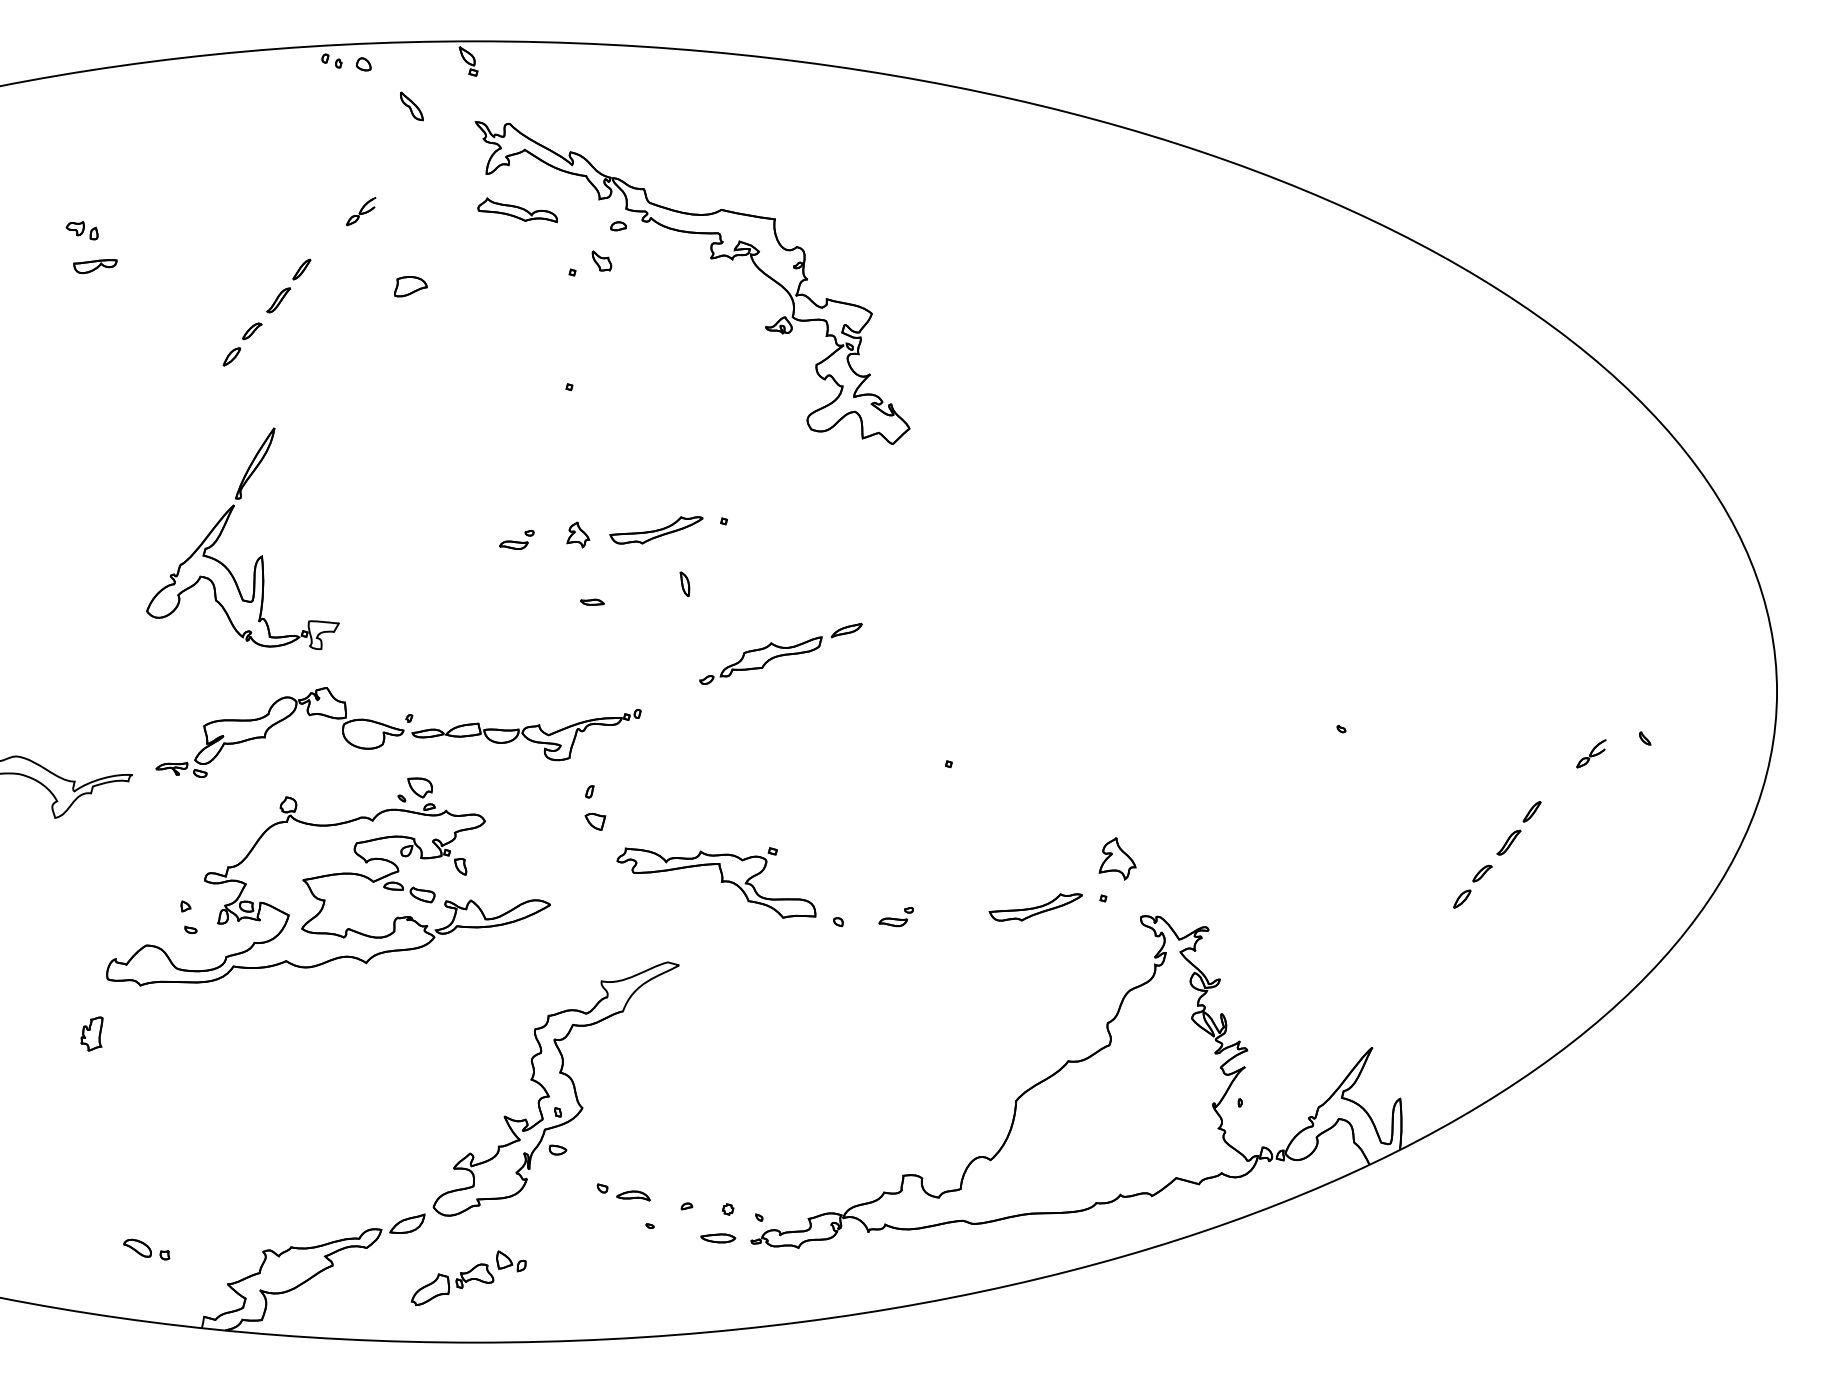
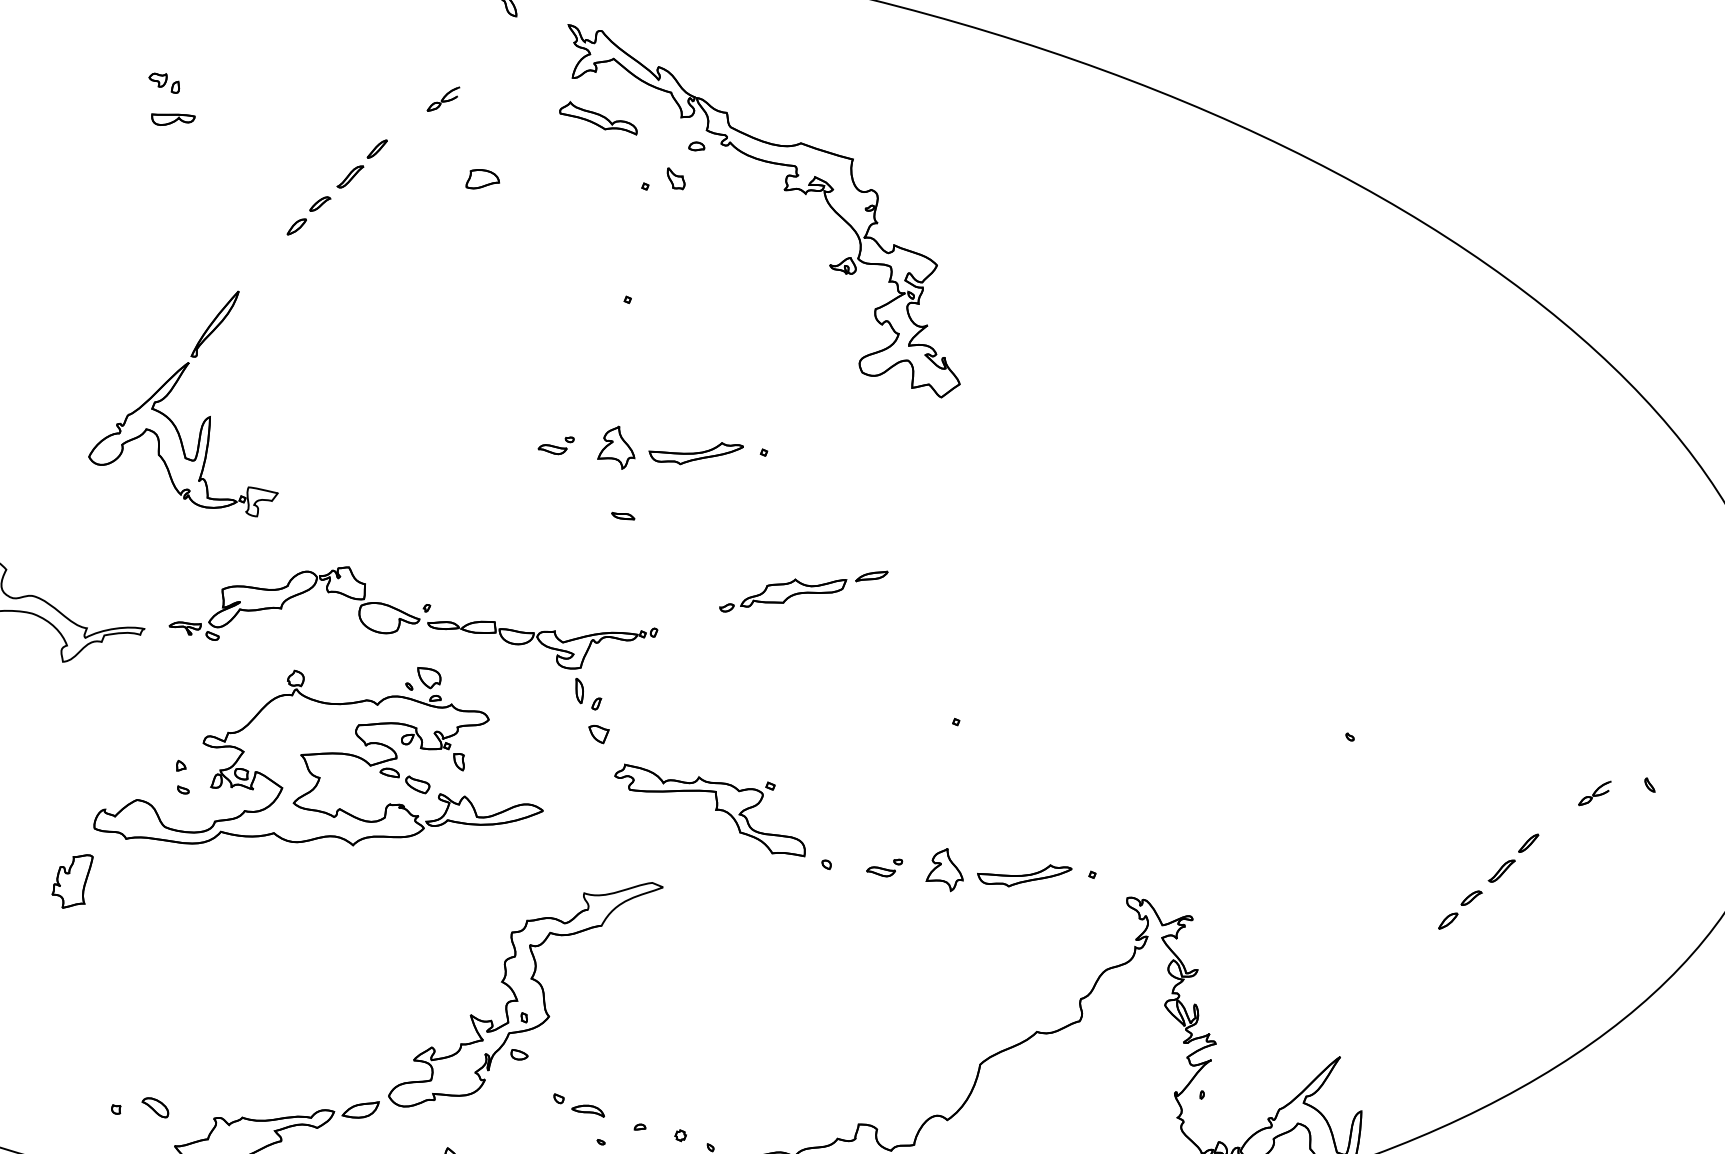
part: (224, 528) -> (176, 384), moved
part: (578, 534) -> (618, 447), size x1.67
part: (684, 584) -> (578, 691), moved
part: (1117, 858) -> (946, 869), moved
part: (91, 1033) -> (71, 880), size x1.67
part: (137, 1247) -> (155, 1106), moved

